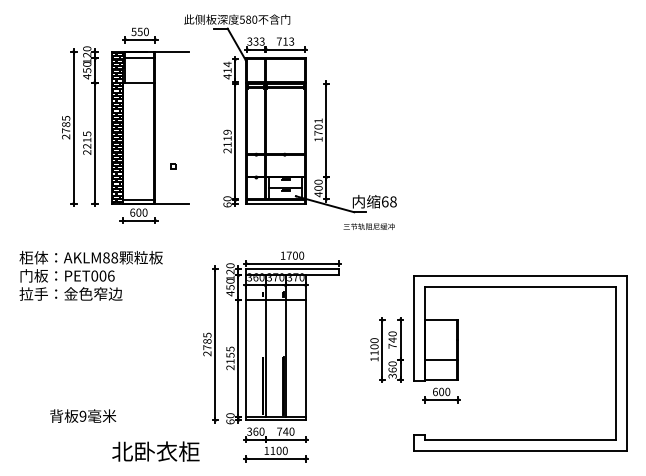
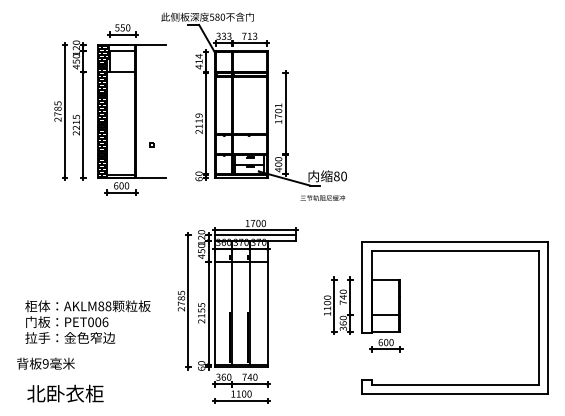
text: (389, 201) -> (340, 176), 68 -> 80
text: (90, 275) -> (87, 321), moved
text: (82, 415) -> (45, 363), moved
text: (155, 451) -> (65, 393), moved

